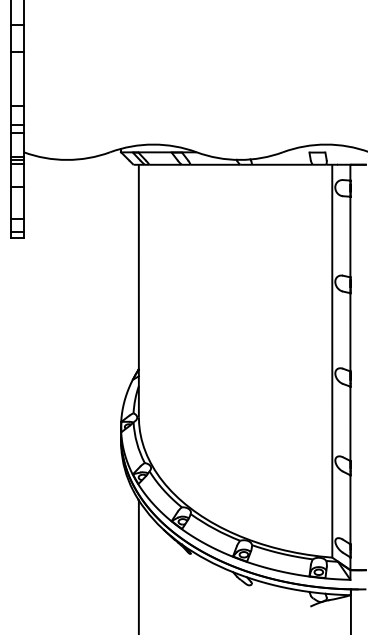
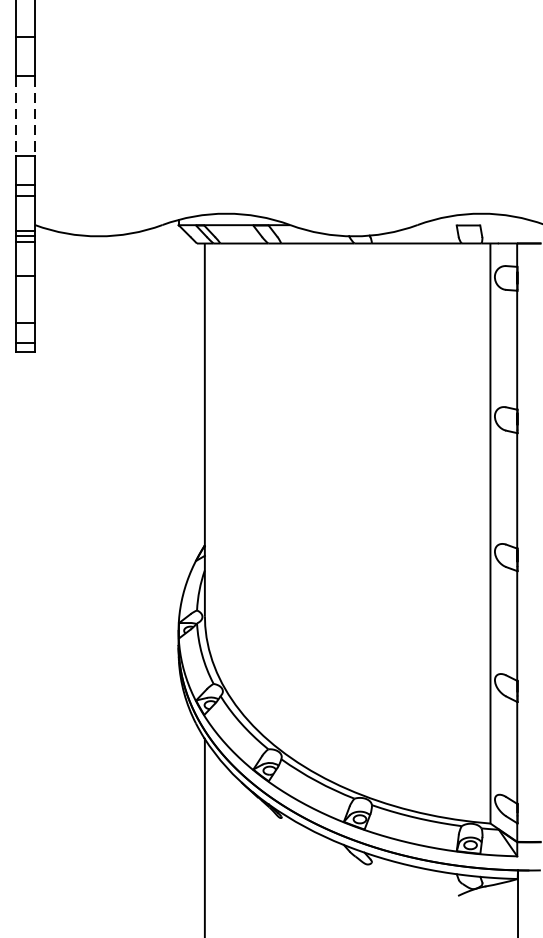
line: (10, 79) -> (15, 117), solid -> dashed
line: (23, 79) -> (34, 117), solid -> dashed

